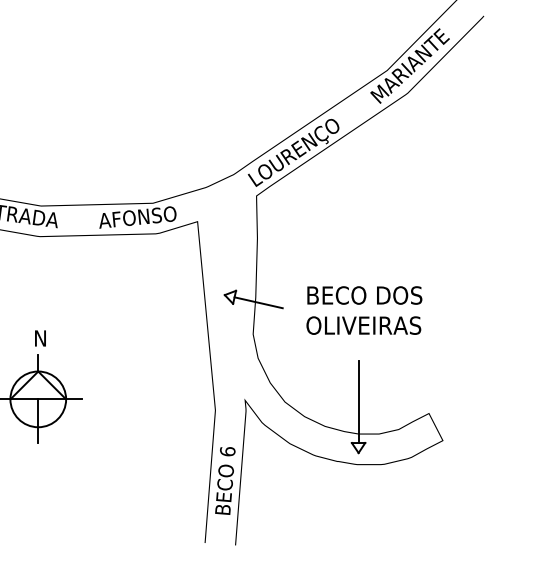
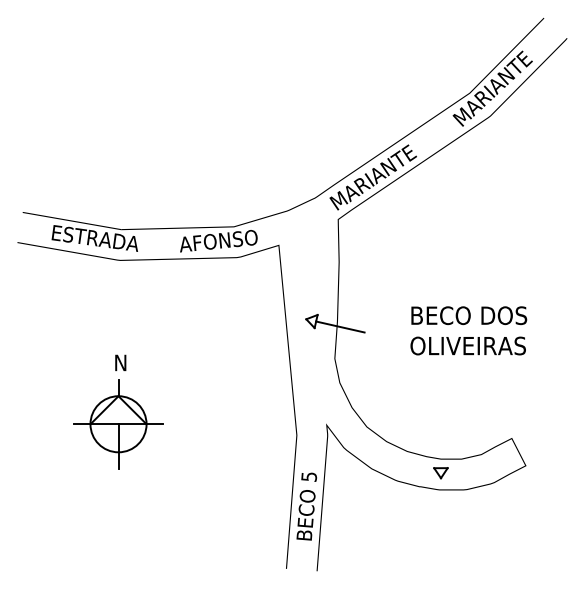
text: (294, 152) -> (376, 175), LOURENÇO -> MARIANTE
text: (364, 310) -> (468, 330), moved
line: (358, 401) -> (440, 426), removed
text: (227, 451) -> (309, 476), 6 -> 5

